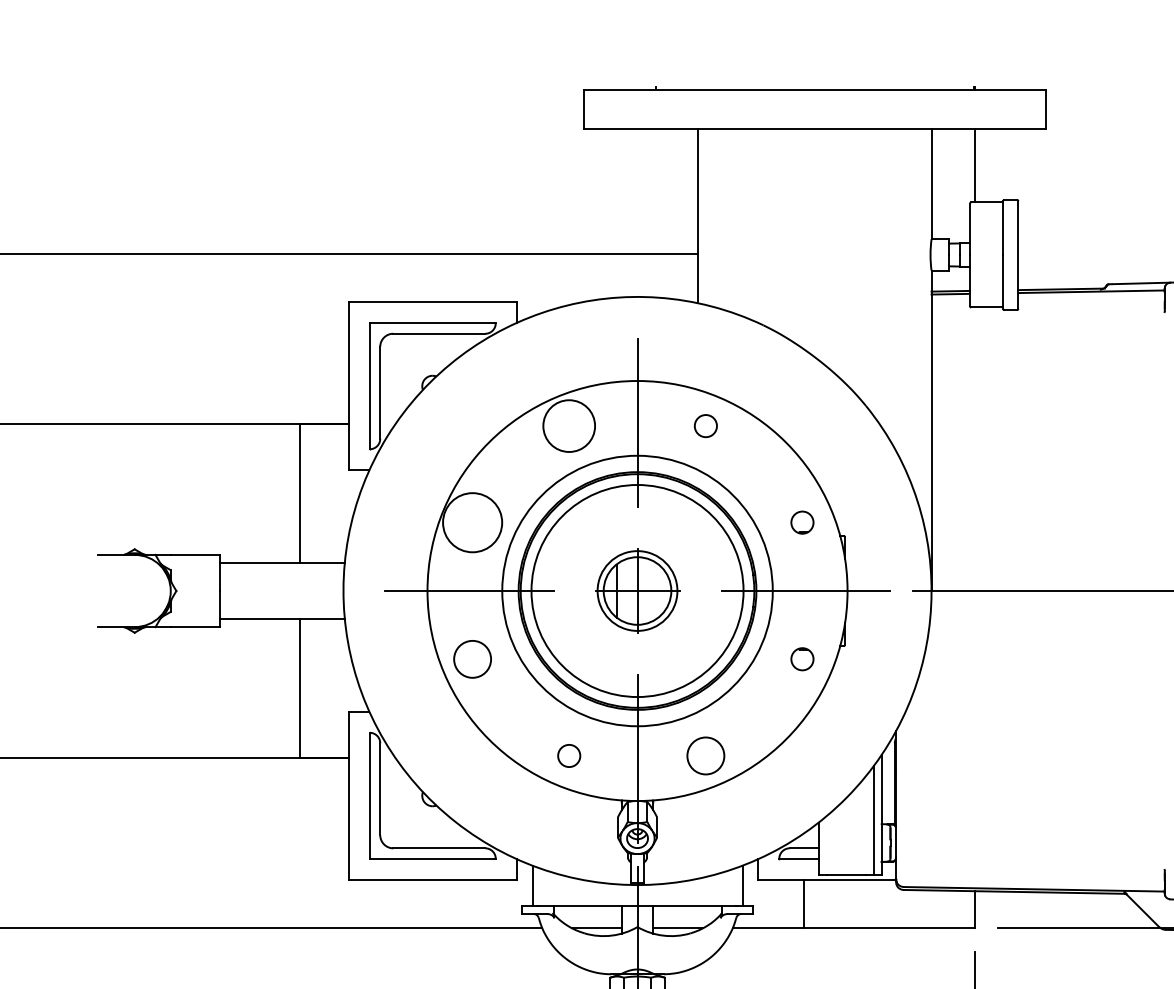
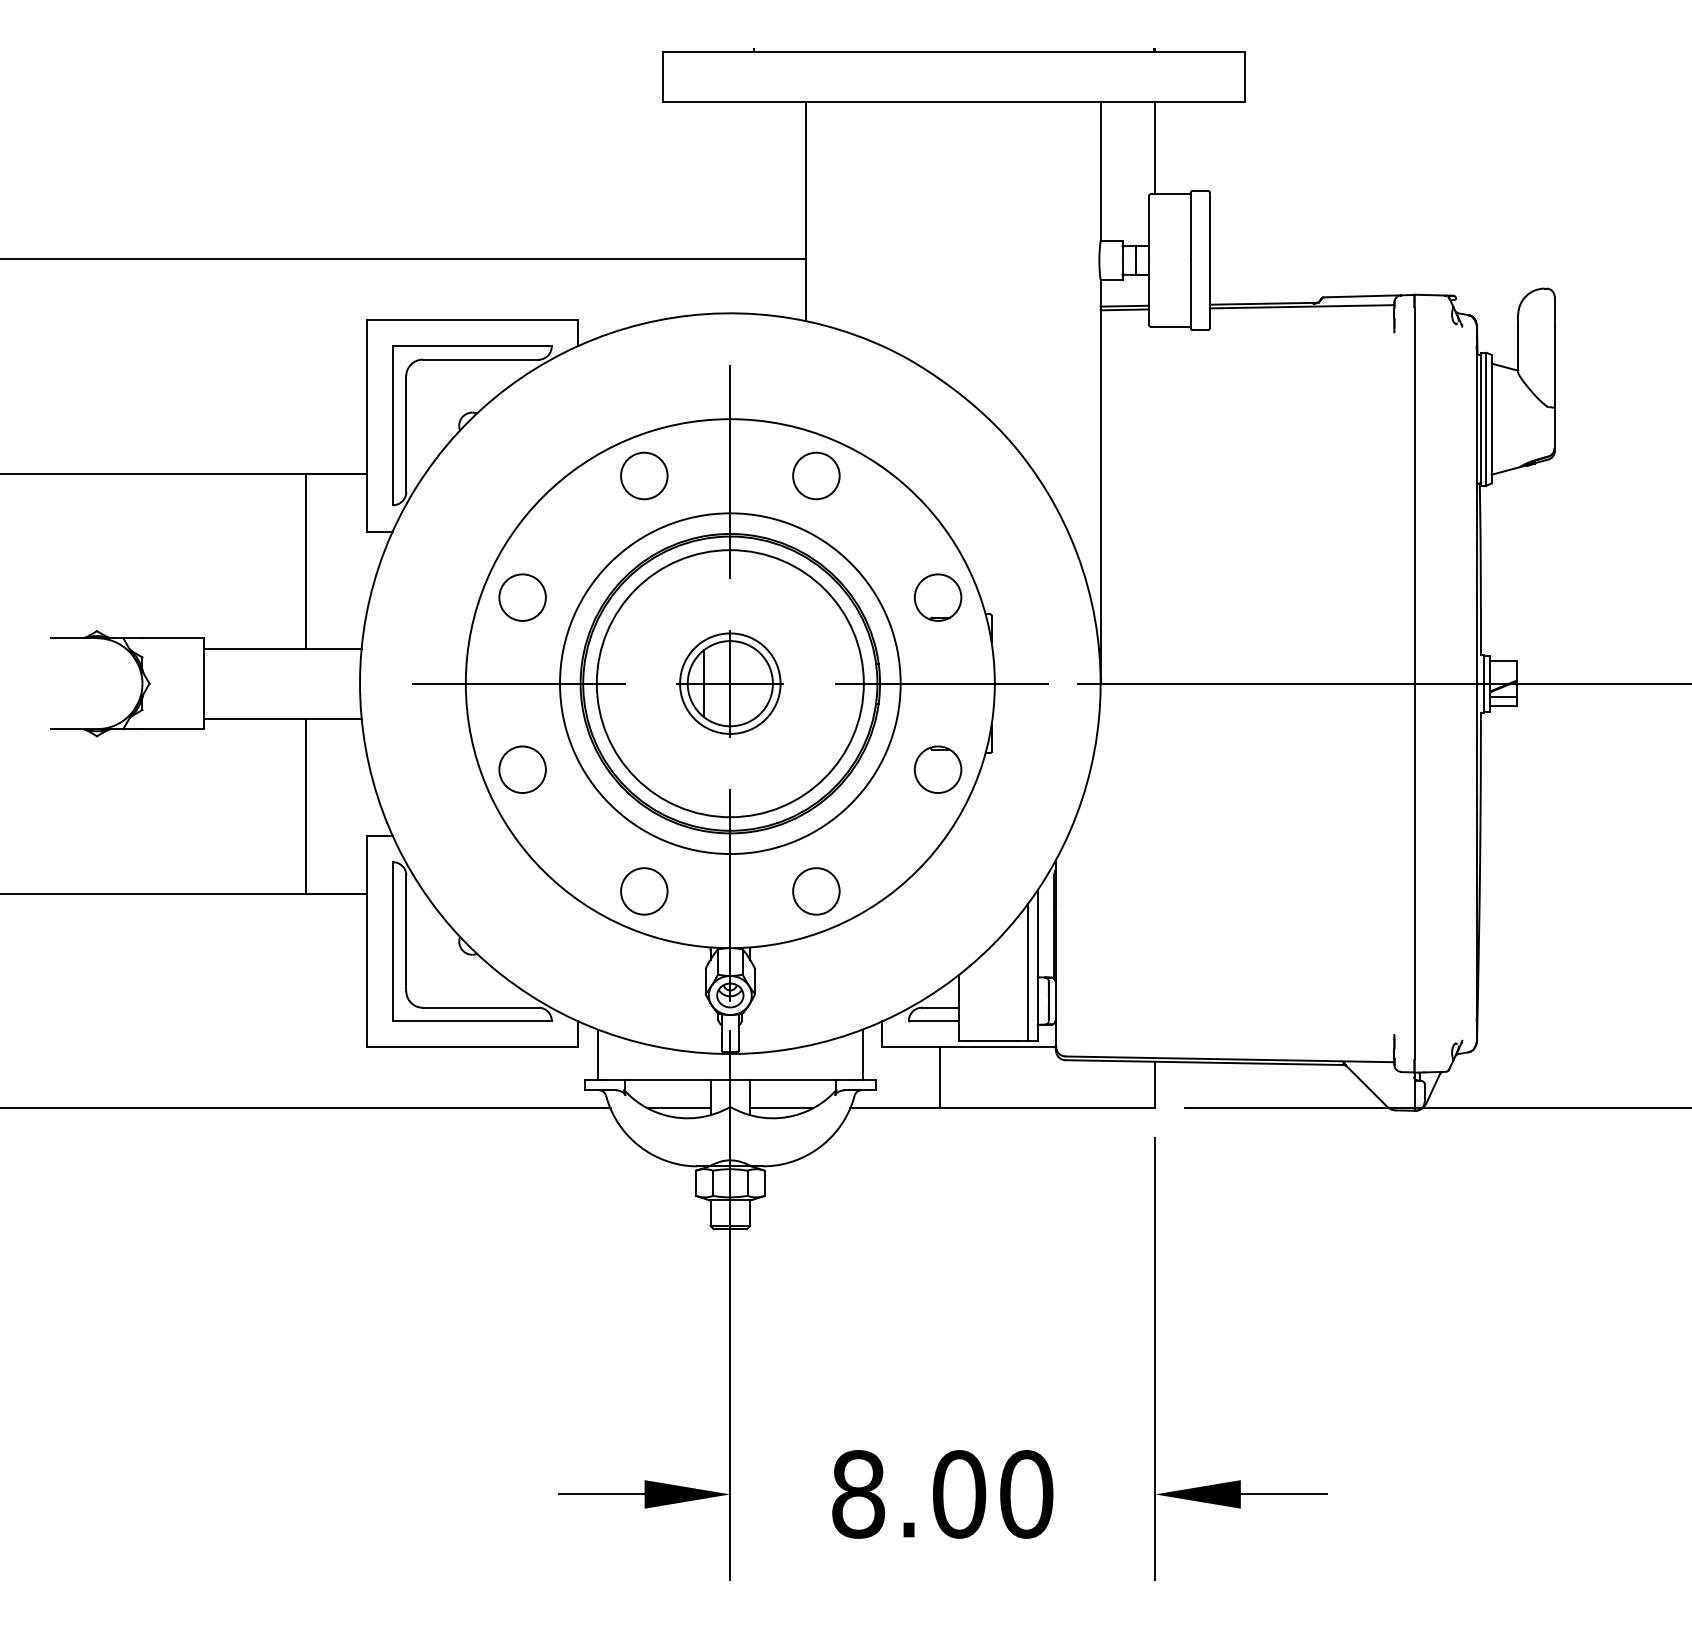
circle: (569, 425) -> (644, 475), size x0.71
circle: (705, 425) -> (816, 475), size x1.67
circle: (472, 522) -> (522, 597), size x0.62
part: (802, 522) -> (937, 597), size x1.67
part: (802, 659) -> (937, 769), size x1.67
circle: (569, 756) -> (644, 891), size x1.67

